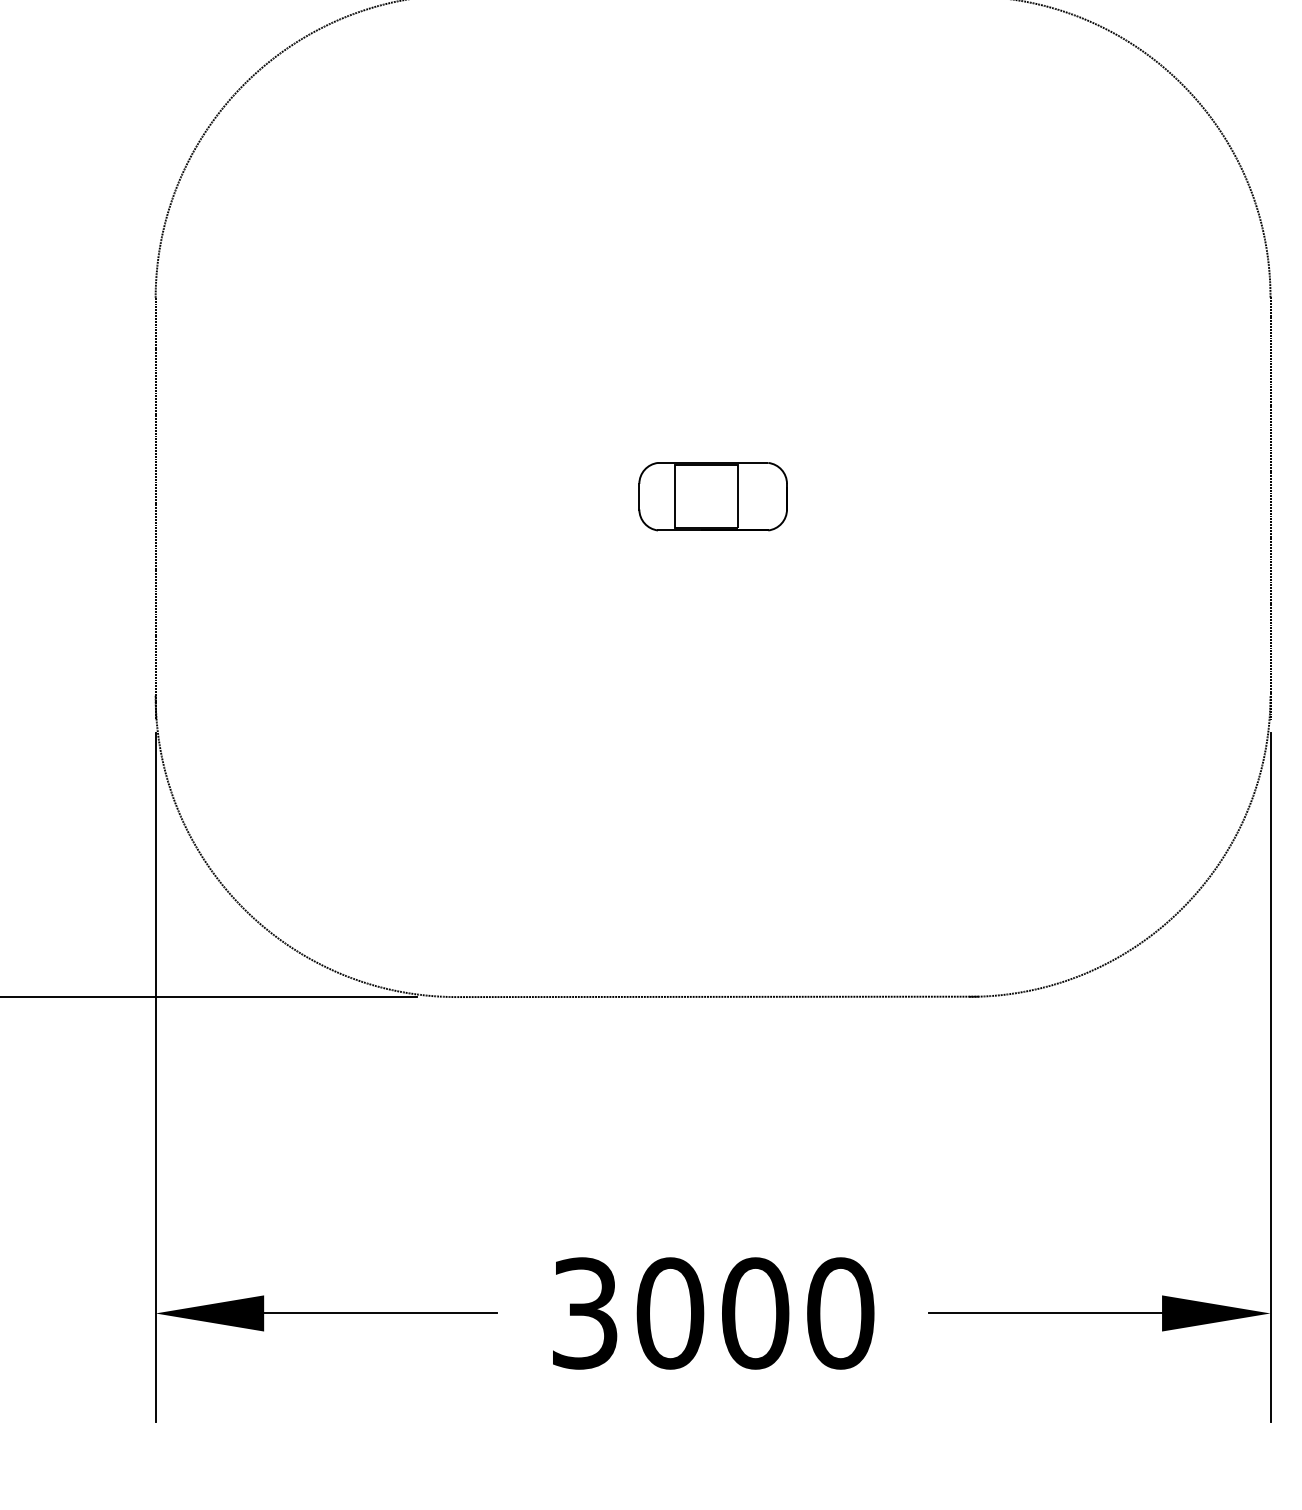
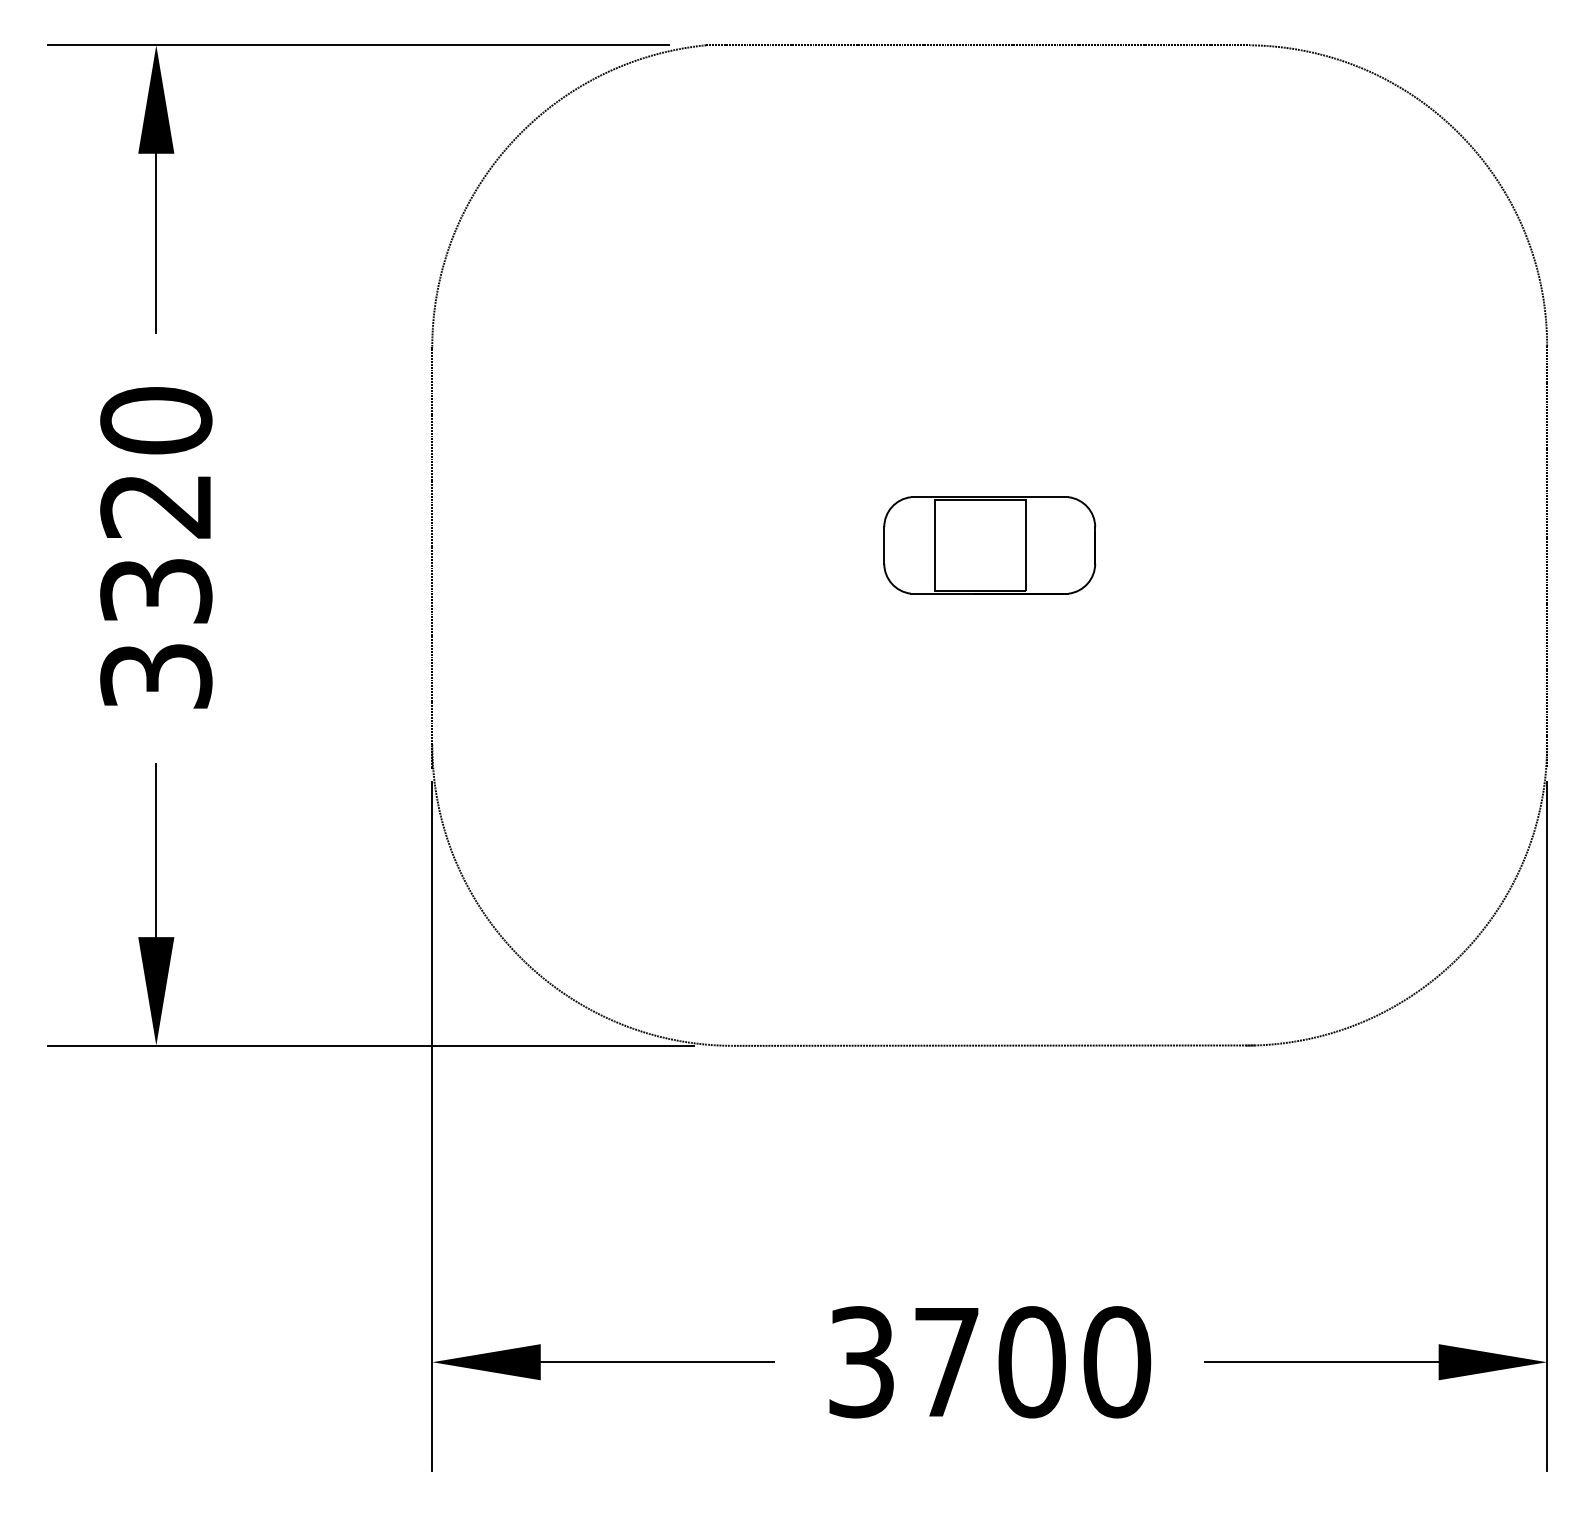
part: (712, 496) -> (989, 545), size x1.43
text: (669, 1313) -> (946, 1362), 3000 -> 3700

